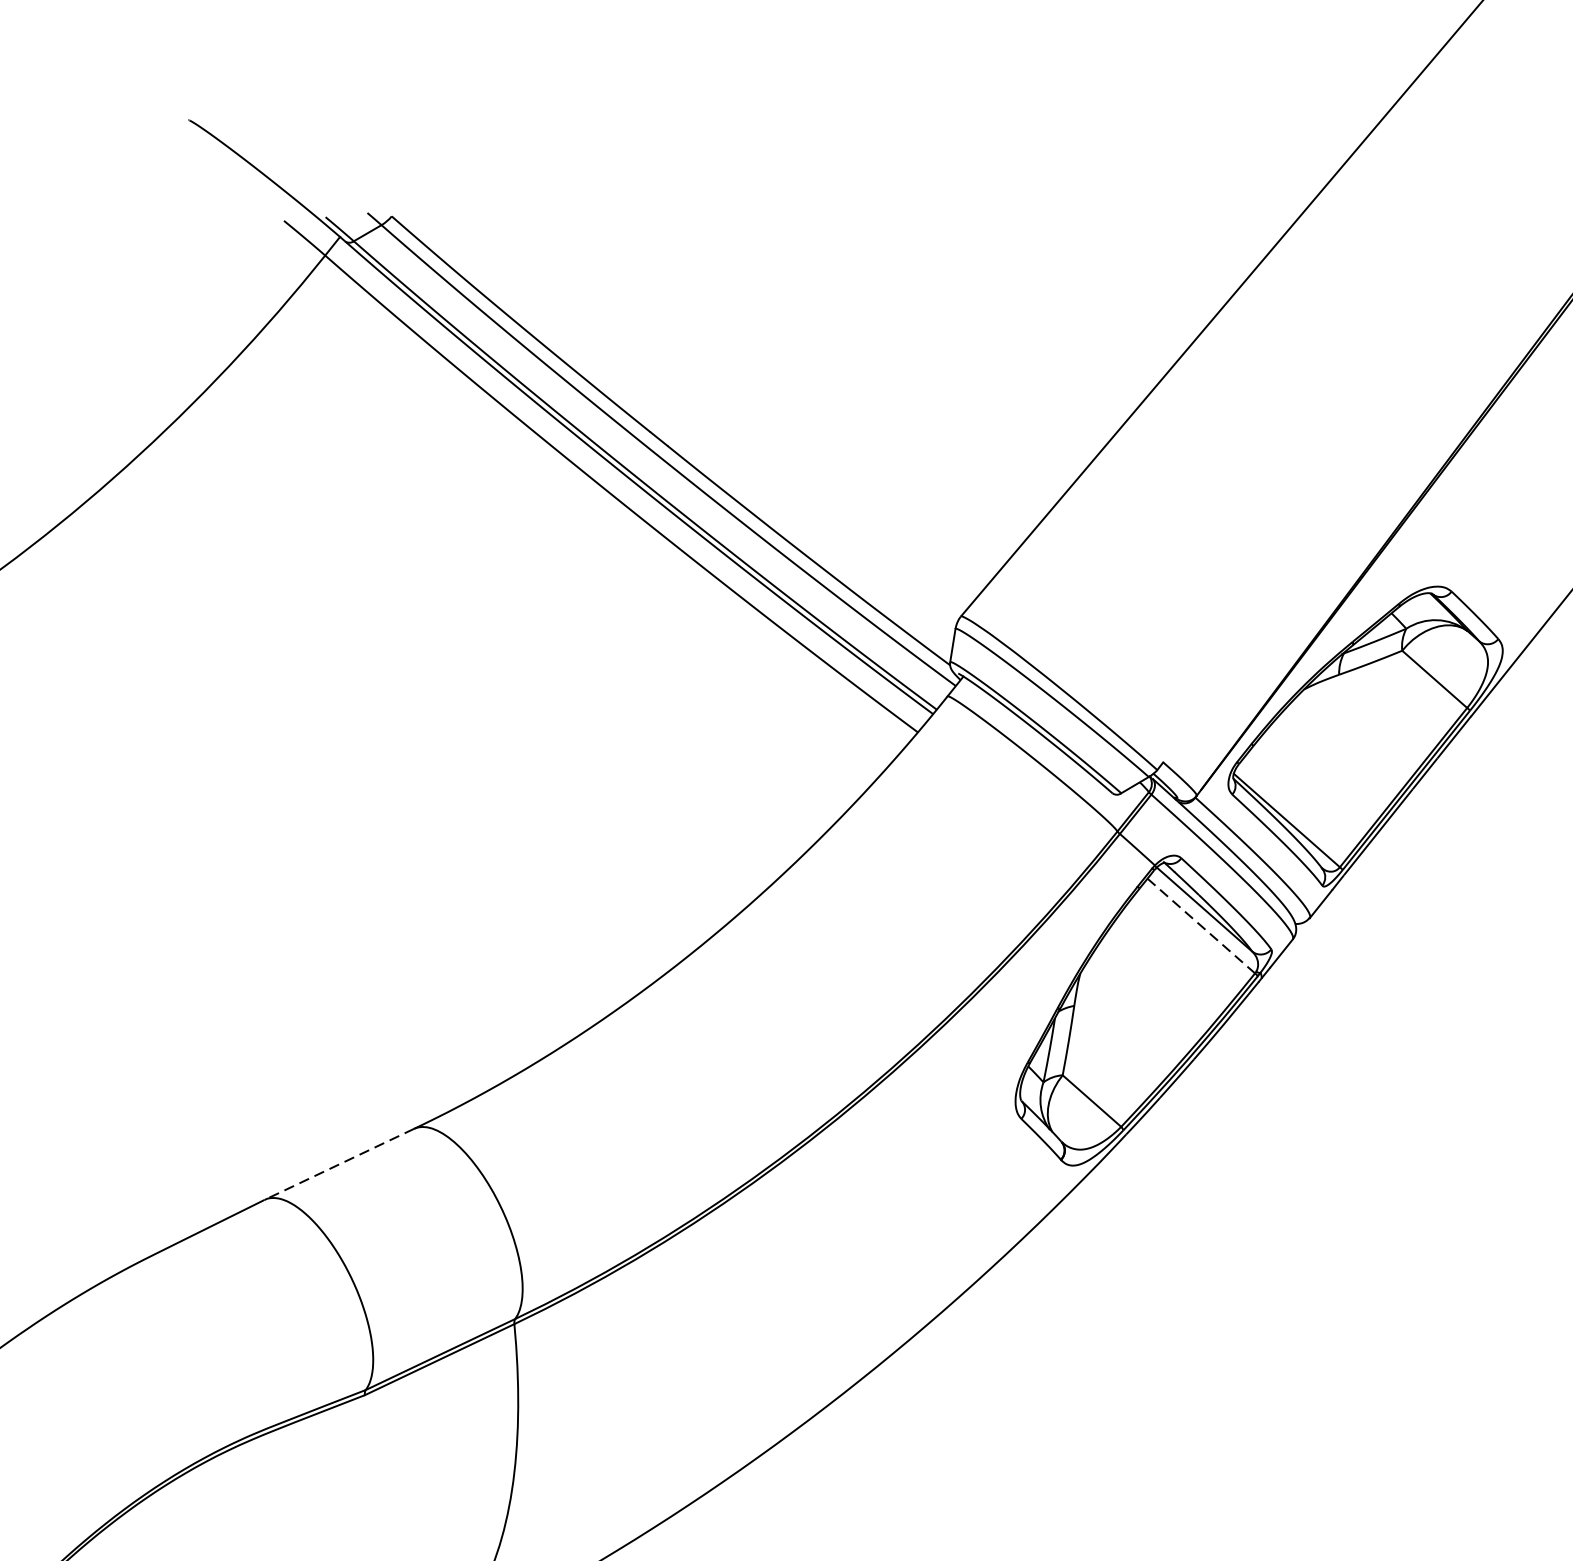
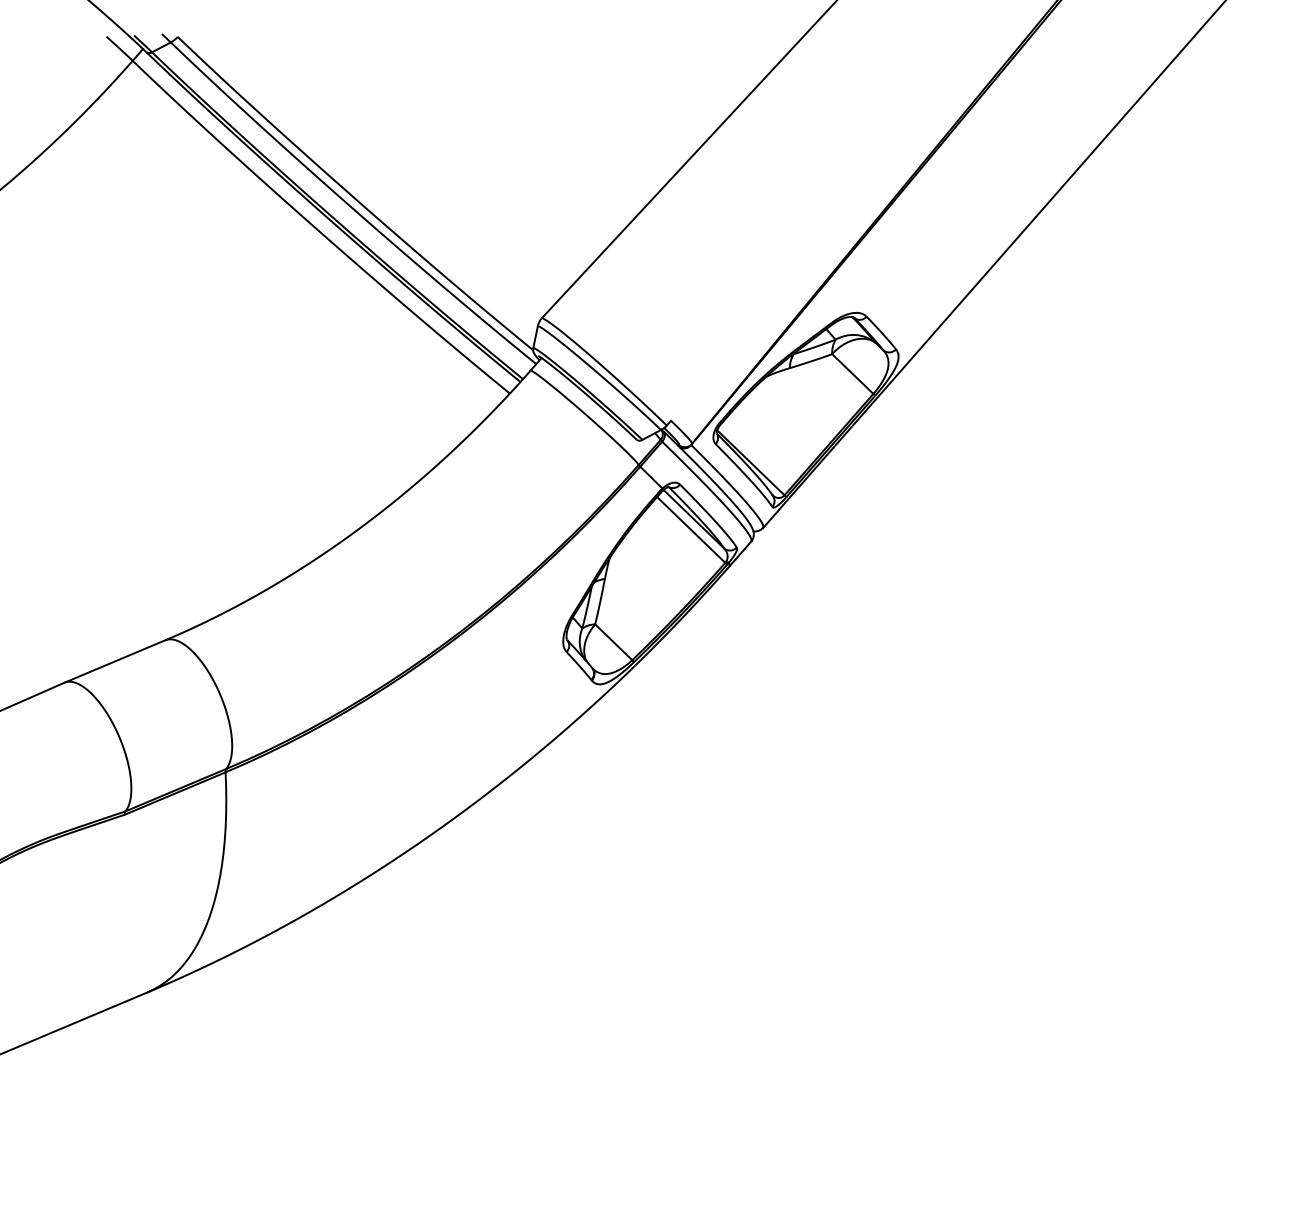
line: (1201, 926) -> (691, 530), dashed -> solid
line: (338, 1164) -> (114, 661), dashed -> solid

